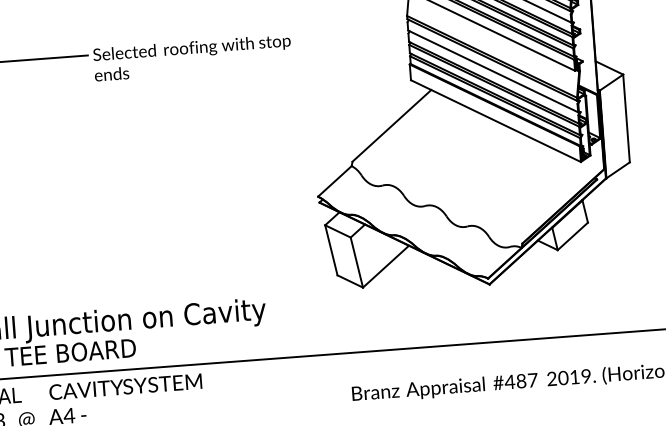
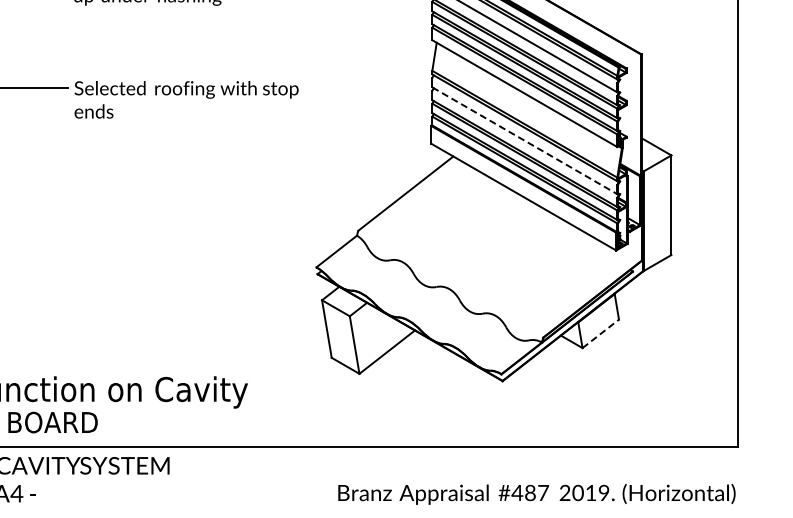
line: (493, 71) -> (525, 140), solid -> dashed
line: (573, 236) -> (601, 333), solid -> dashed

